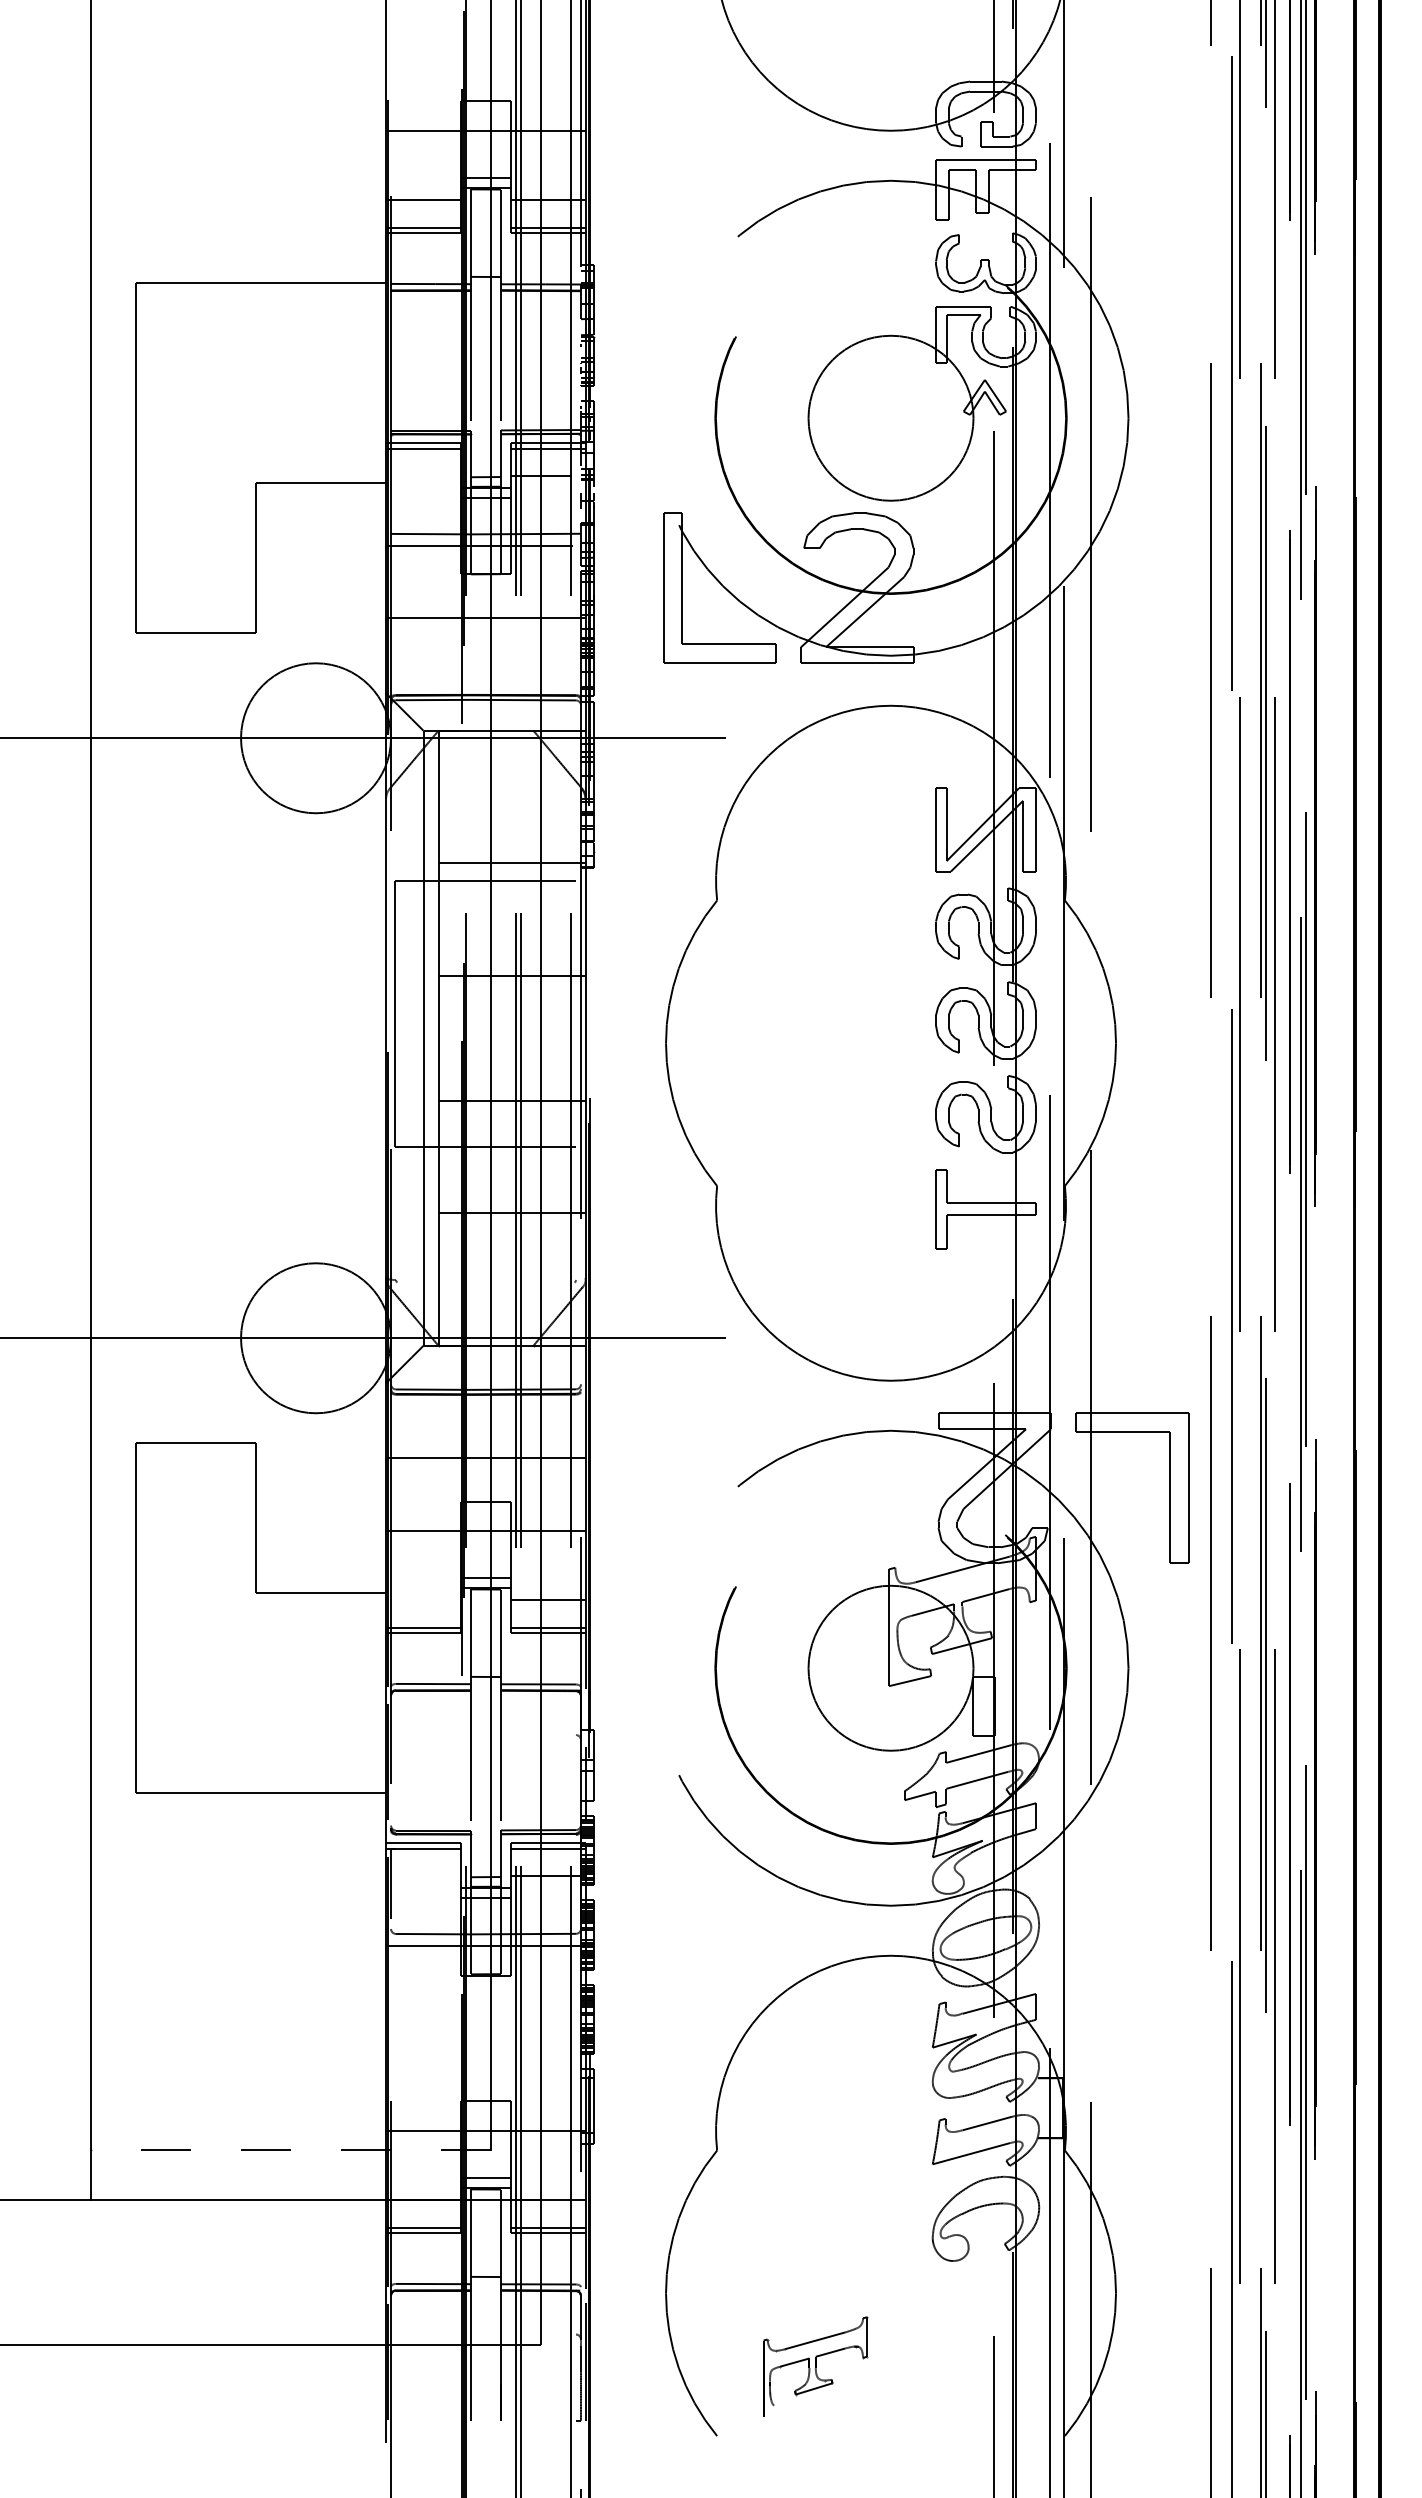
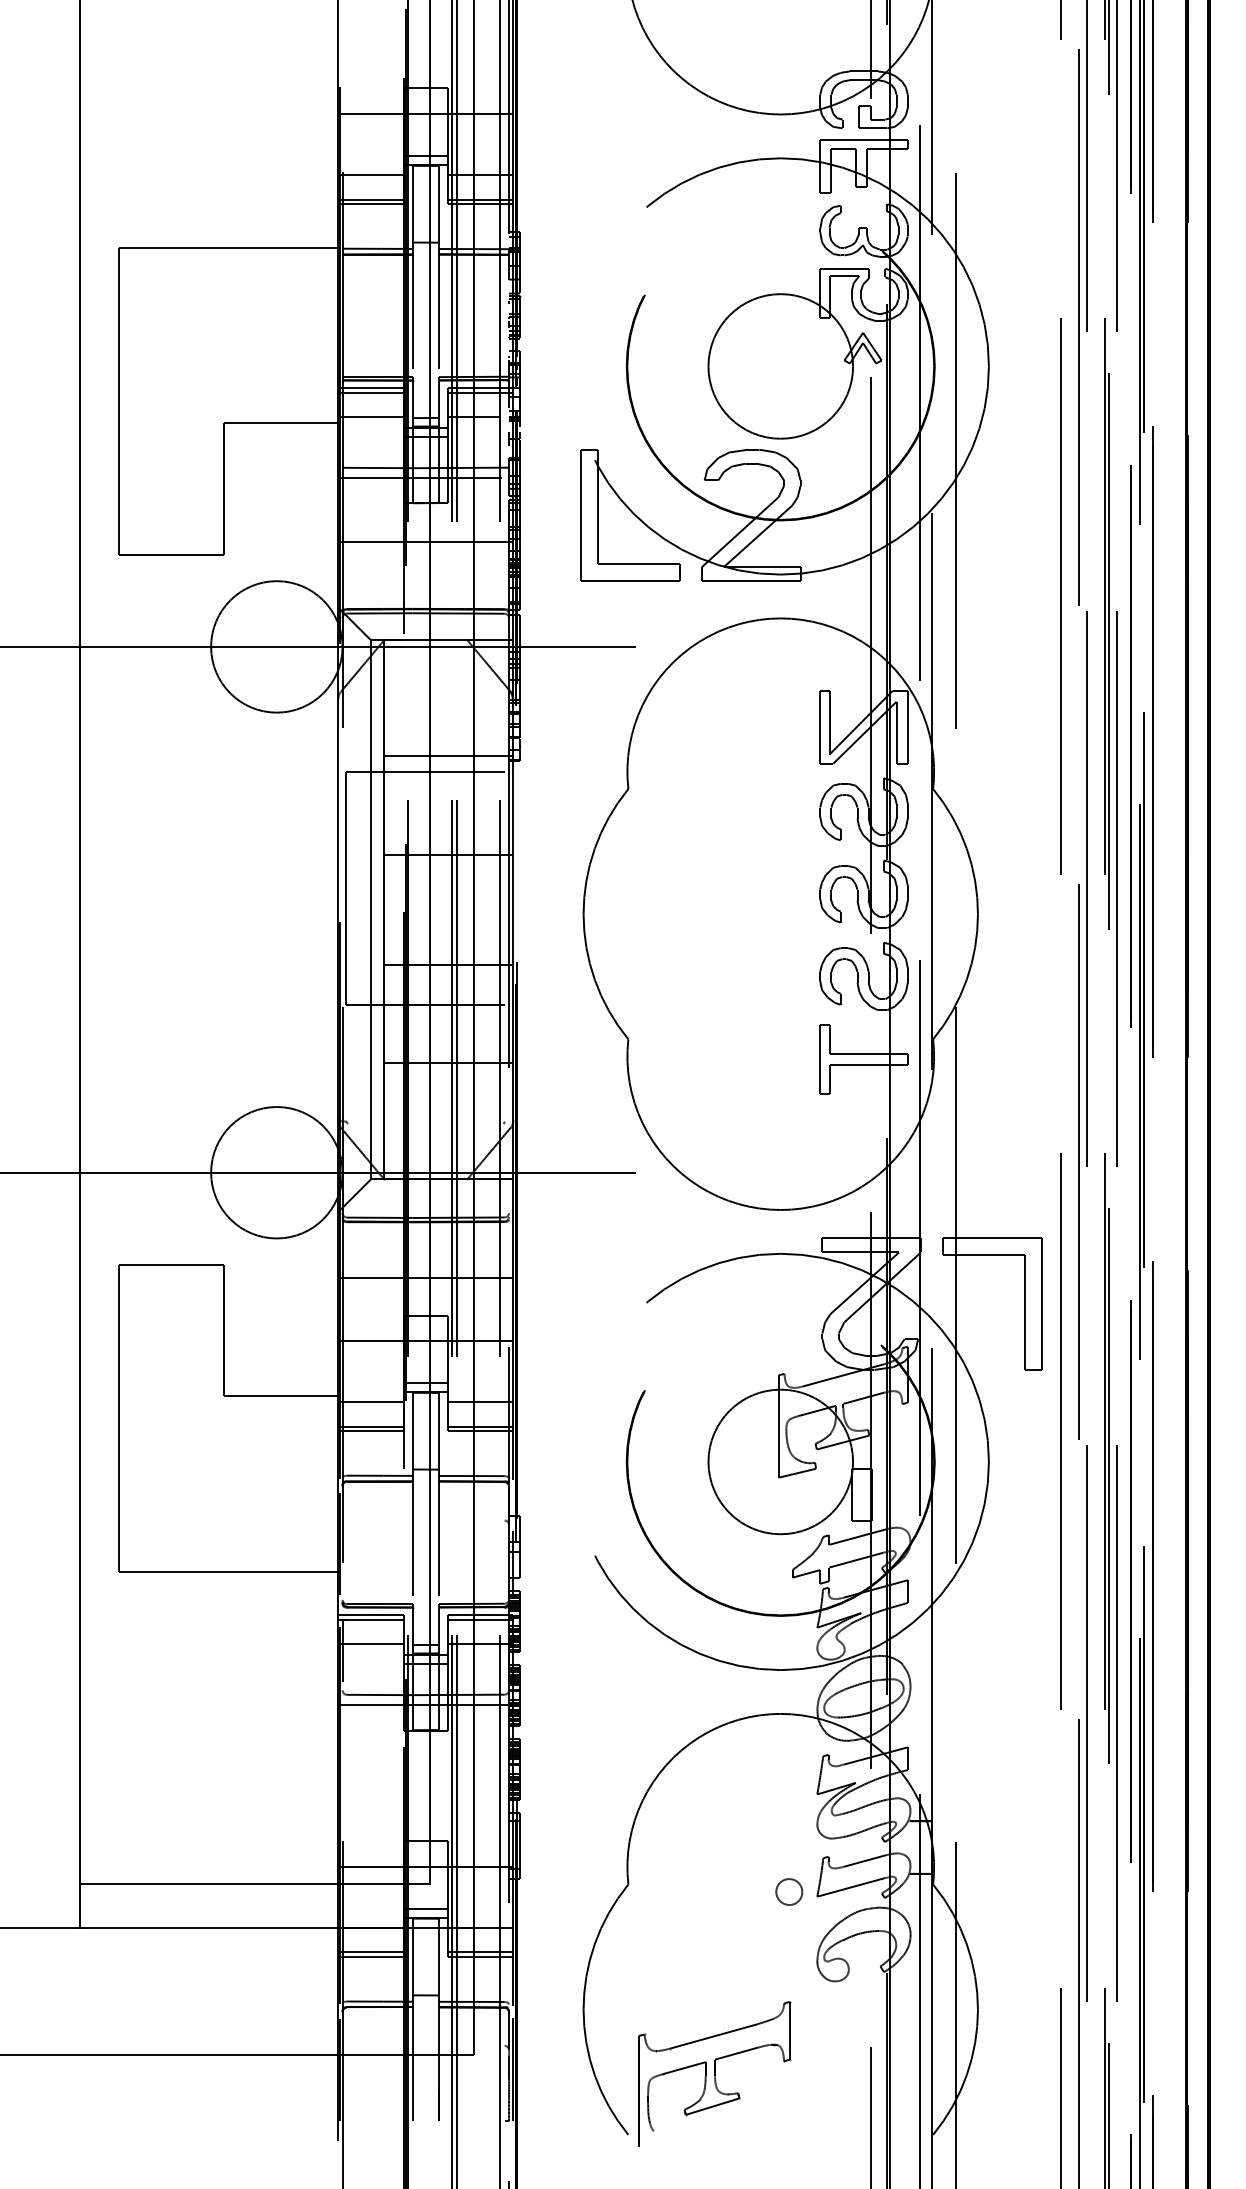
line: (423, 476) -> (371, 417), added
line: (423, 1600) -> (371, 1402), added
line: (423, 1876) -> (371, 1644), added
line: (291, 2149) -> (255, 1883), dashed -> solid
part: (900, 2158) -> (789, 1891), added
part: (815, 2366) -> (714, 2073), size x1.67

